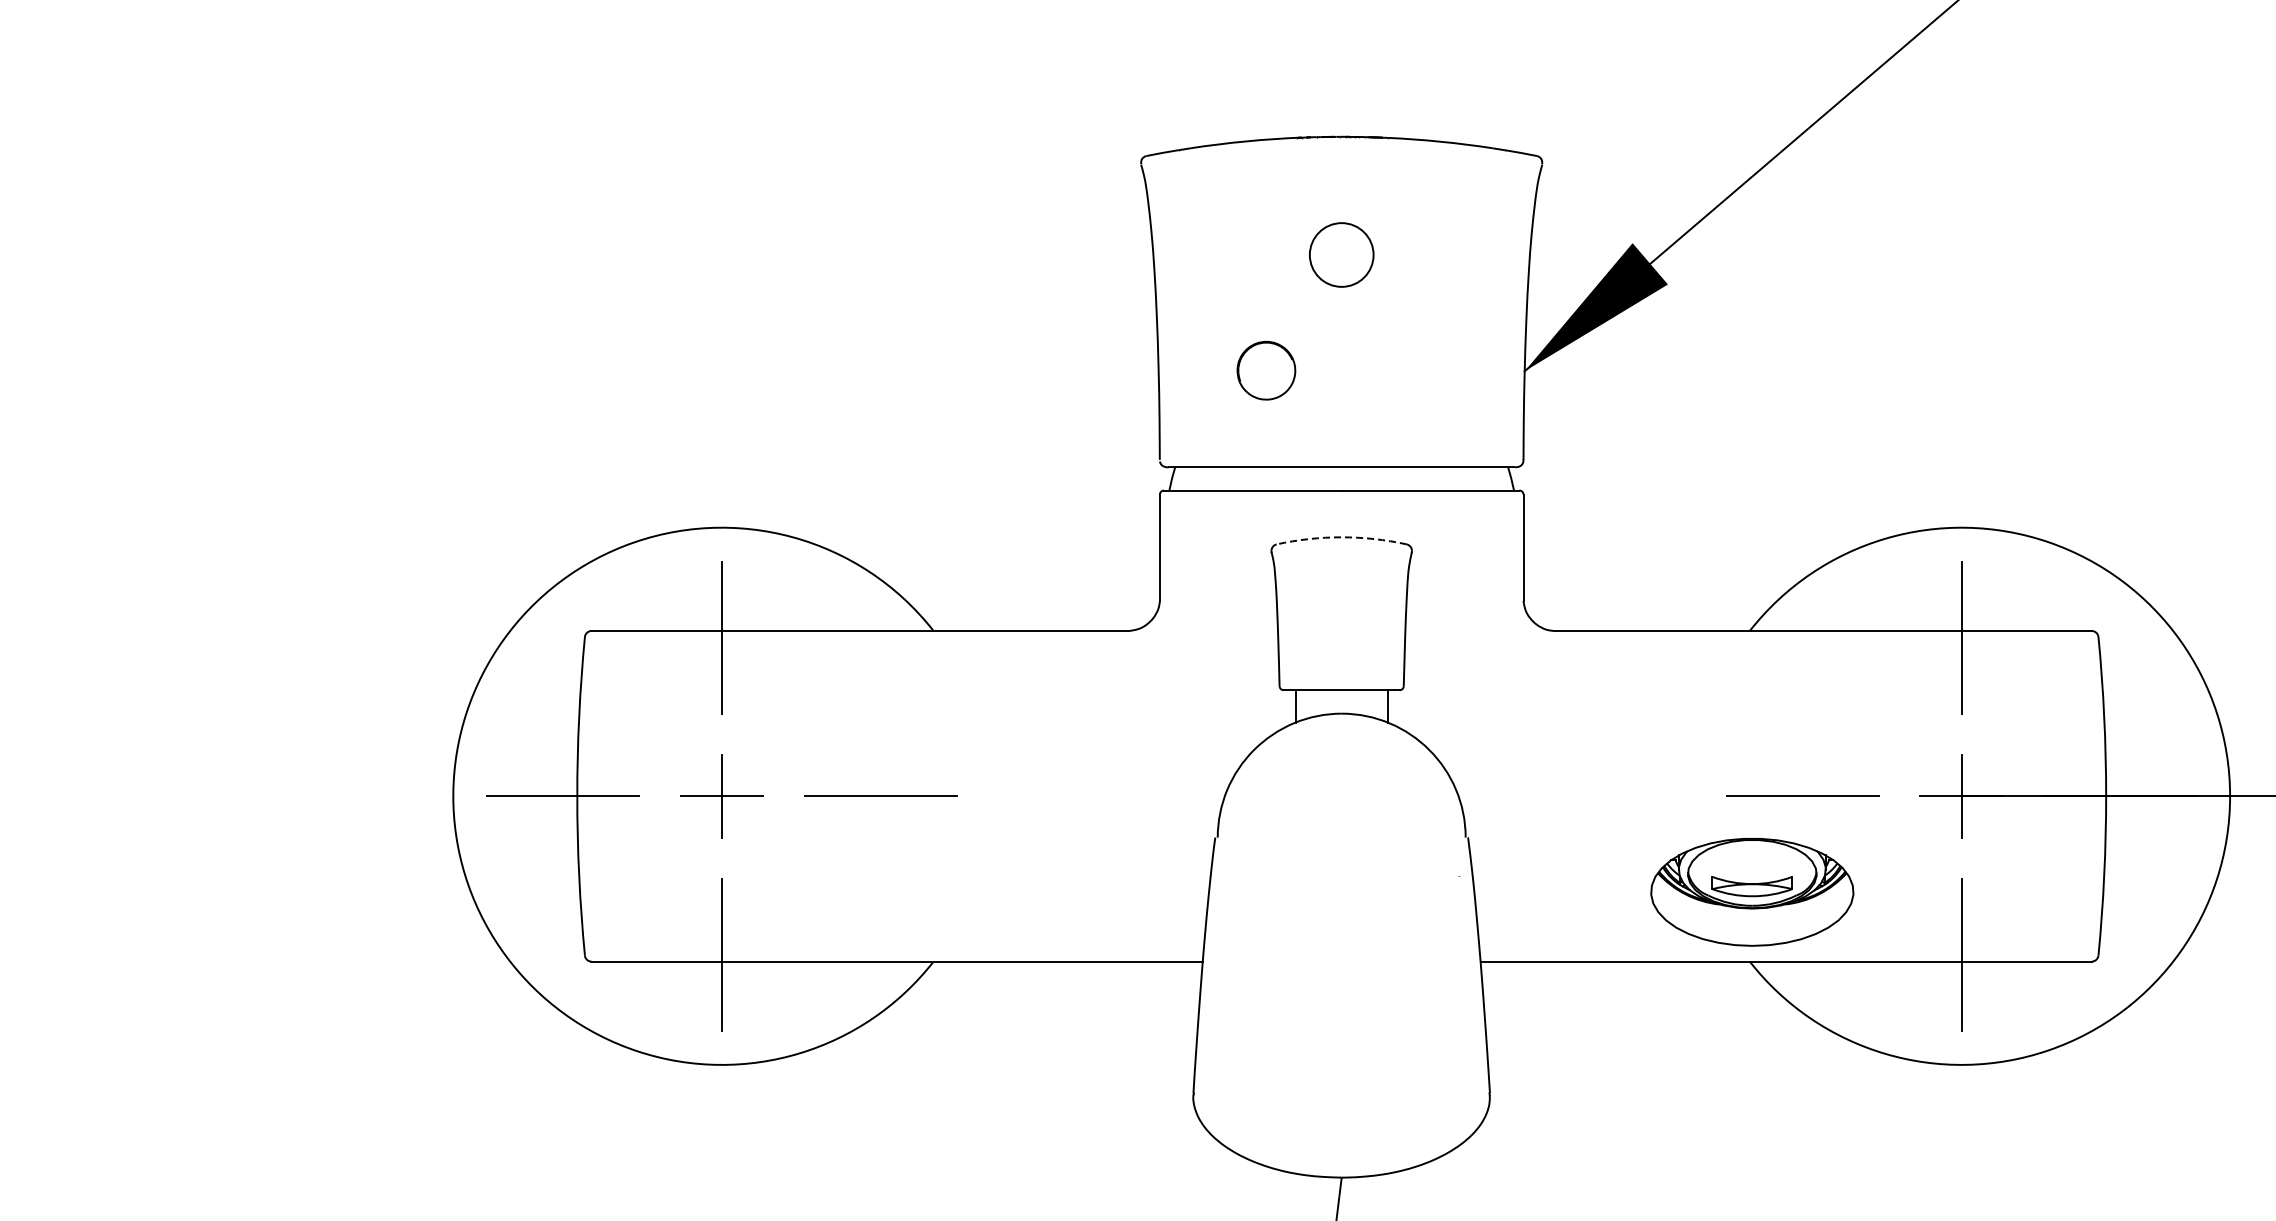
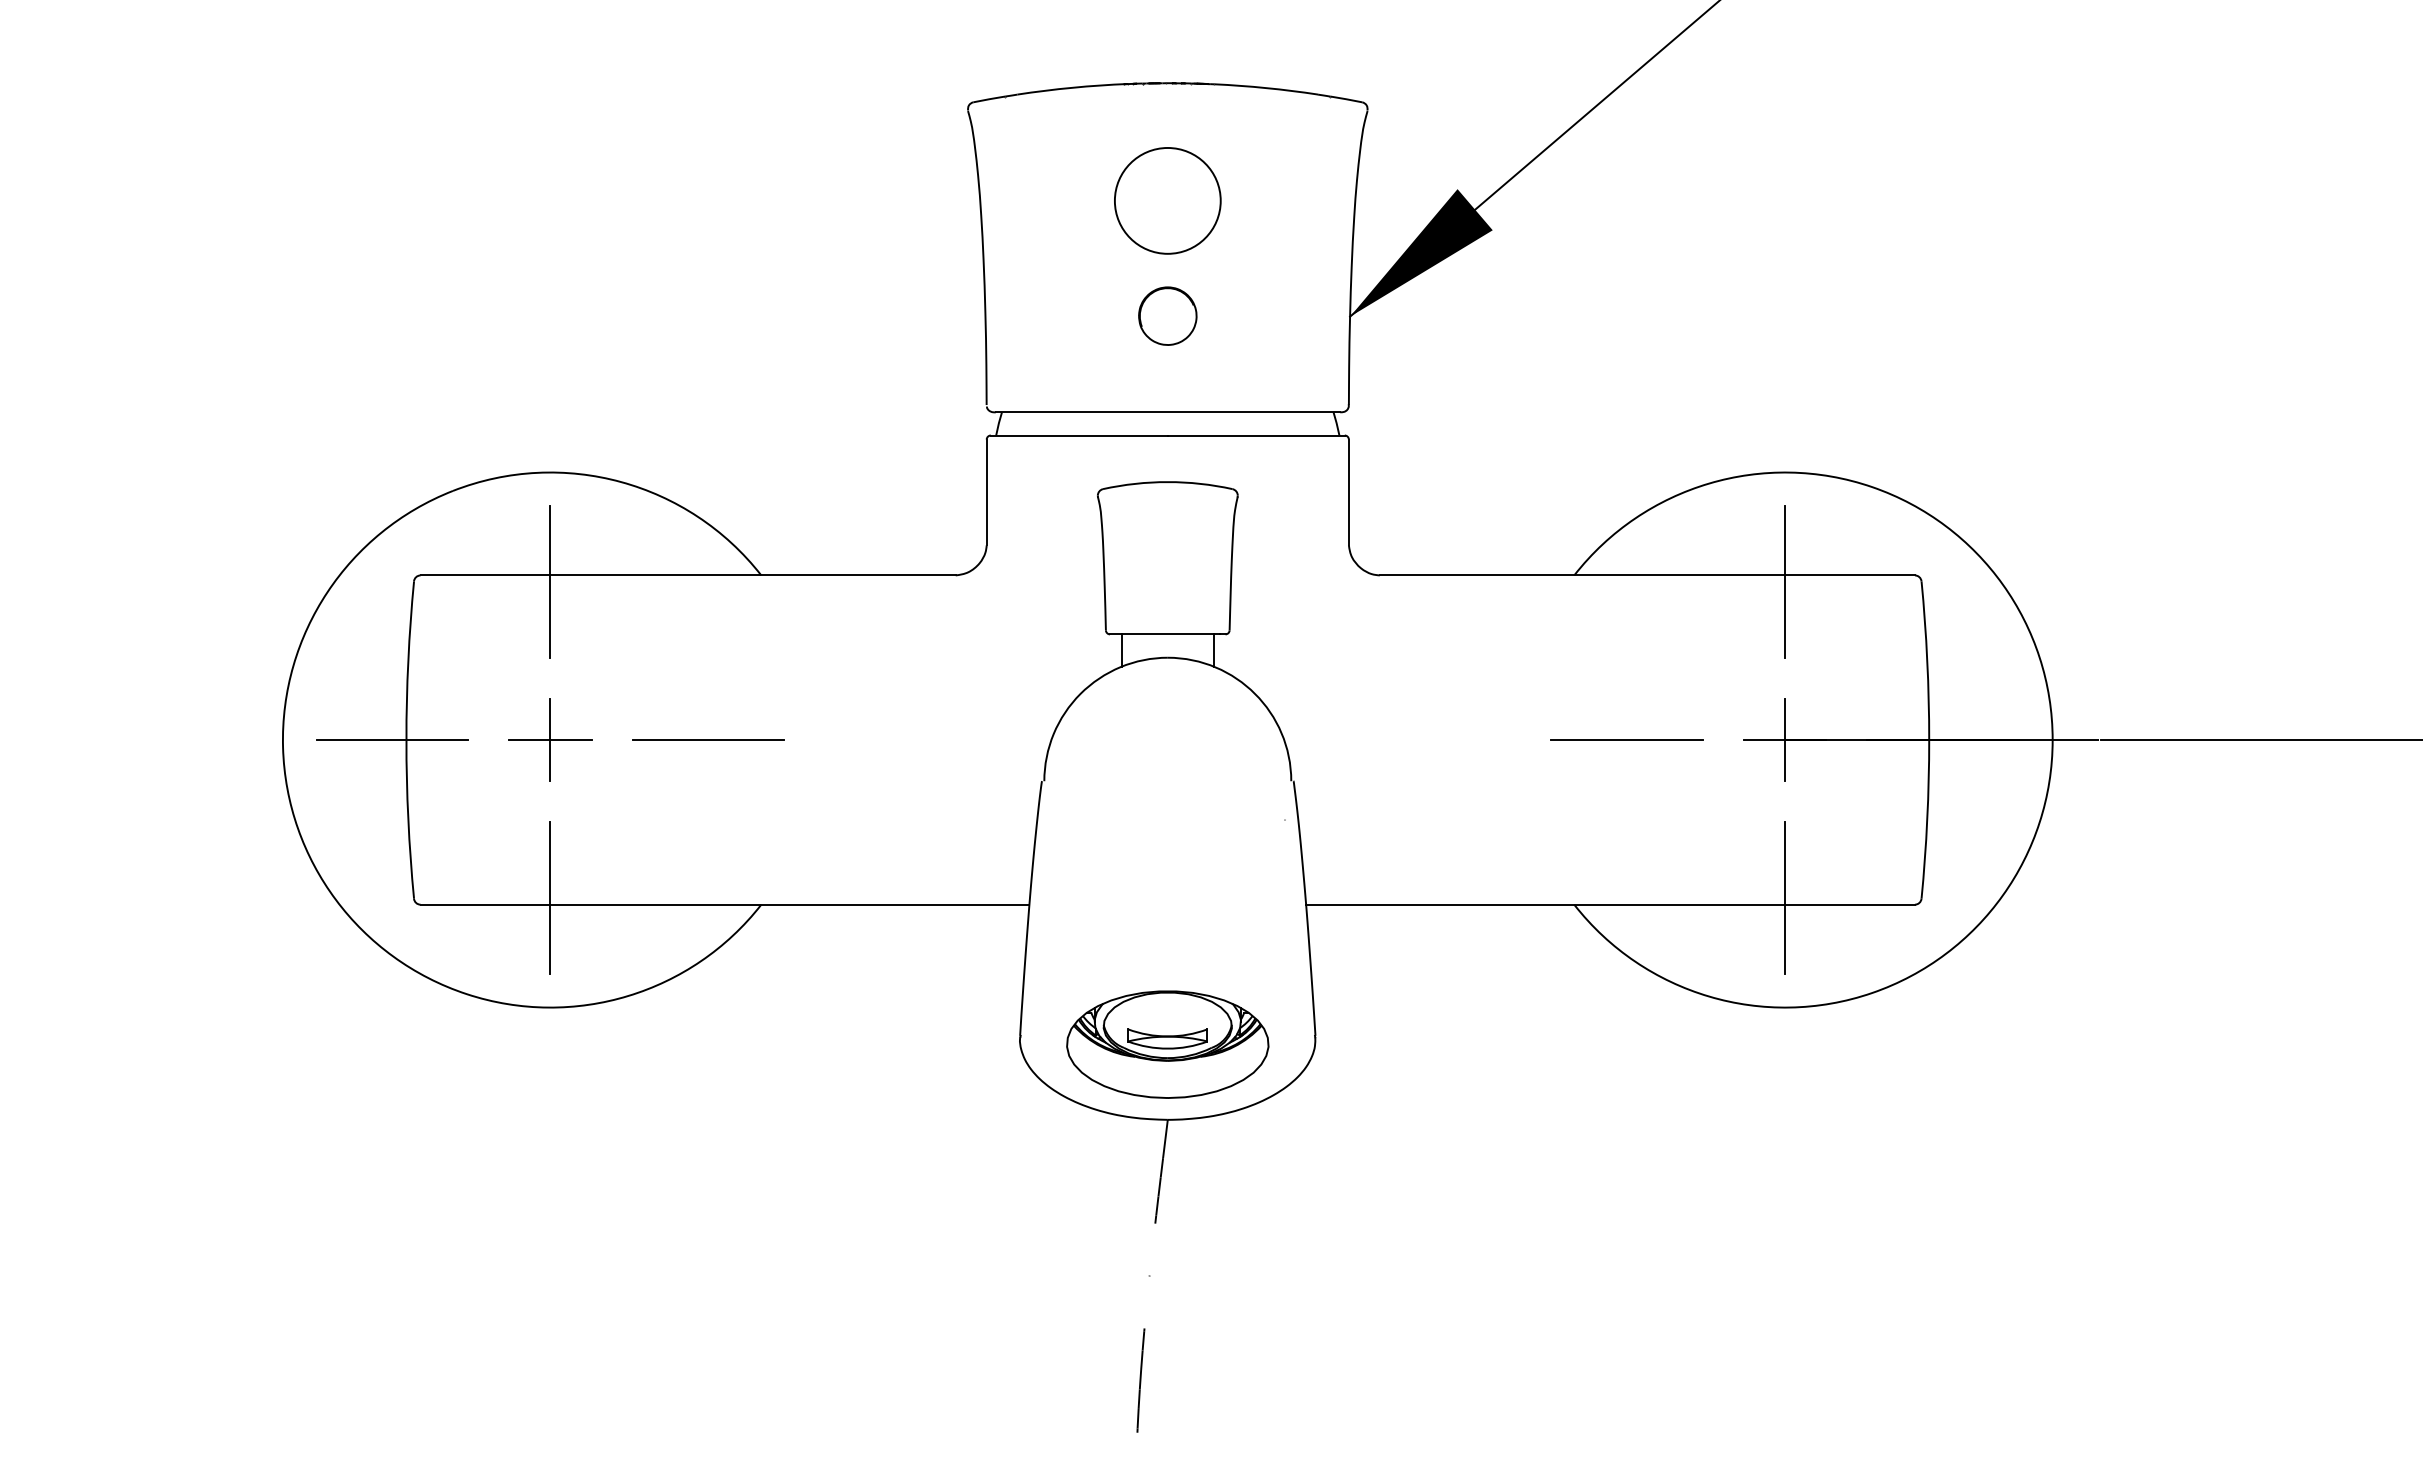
circle: (1341, 254) -> (1167, 200), size x1.67
part: (1266, 370) -> (1167, 315), moved
arc: (1341, 537) -> (1167, 482), dashed -> solid
part: (1752, 892) -> (1167, 1044), moved

